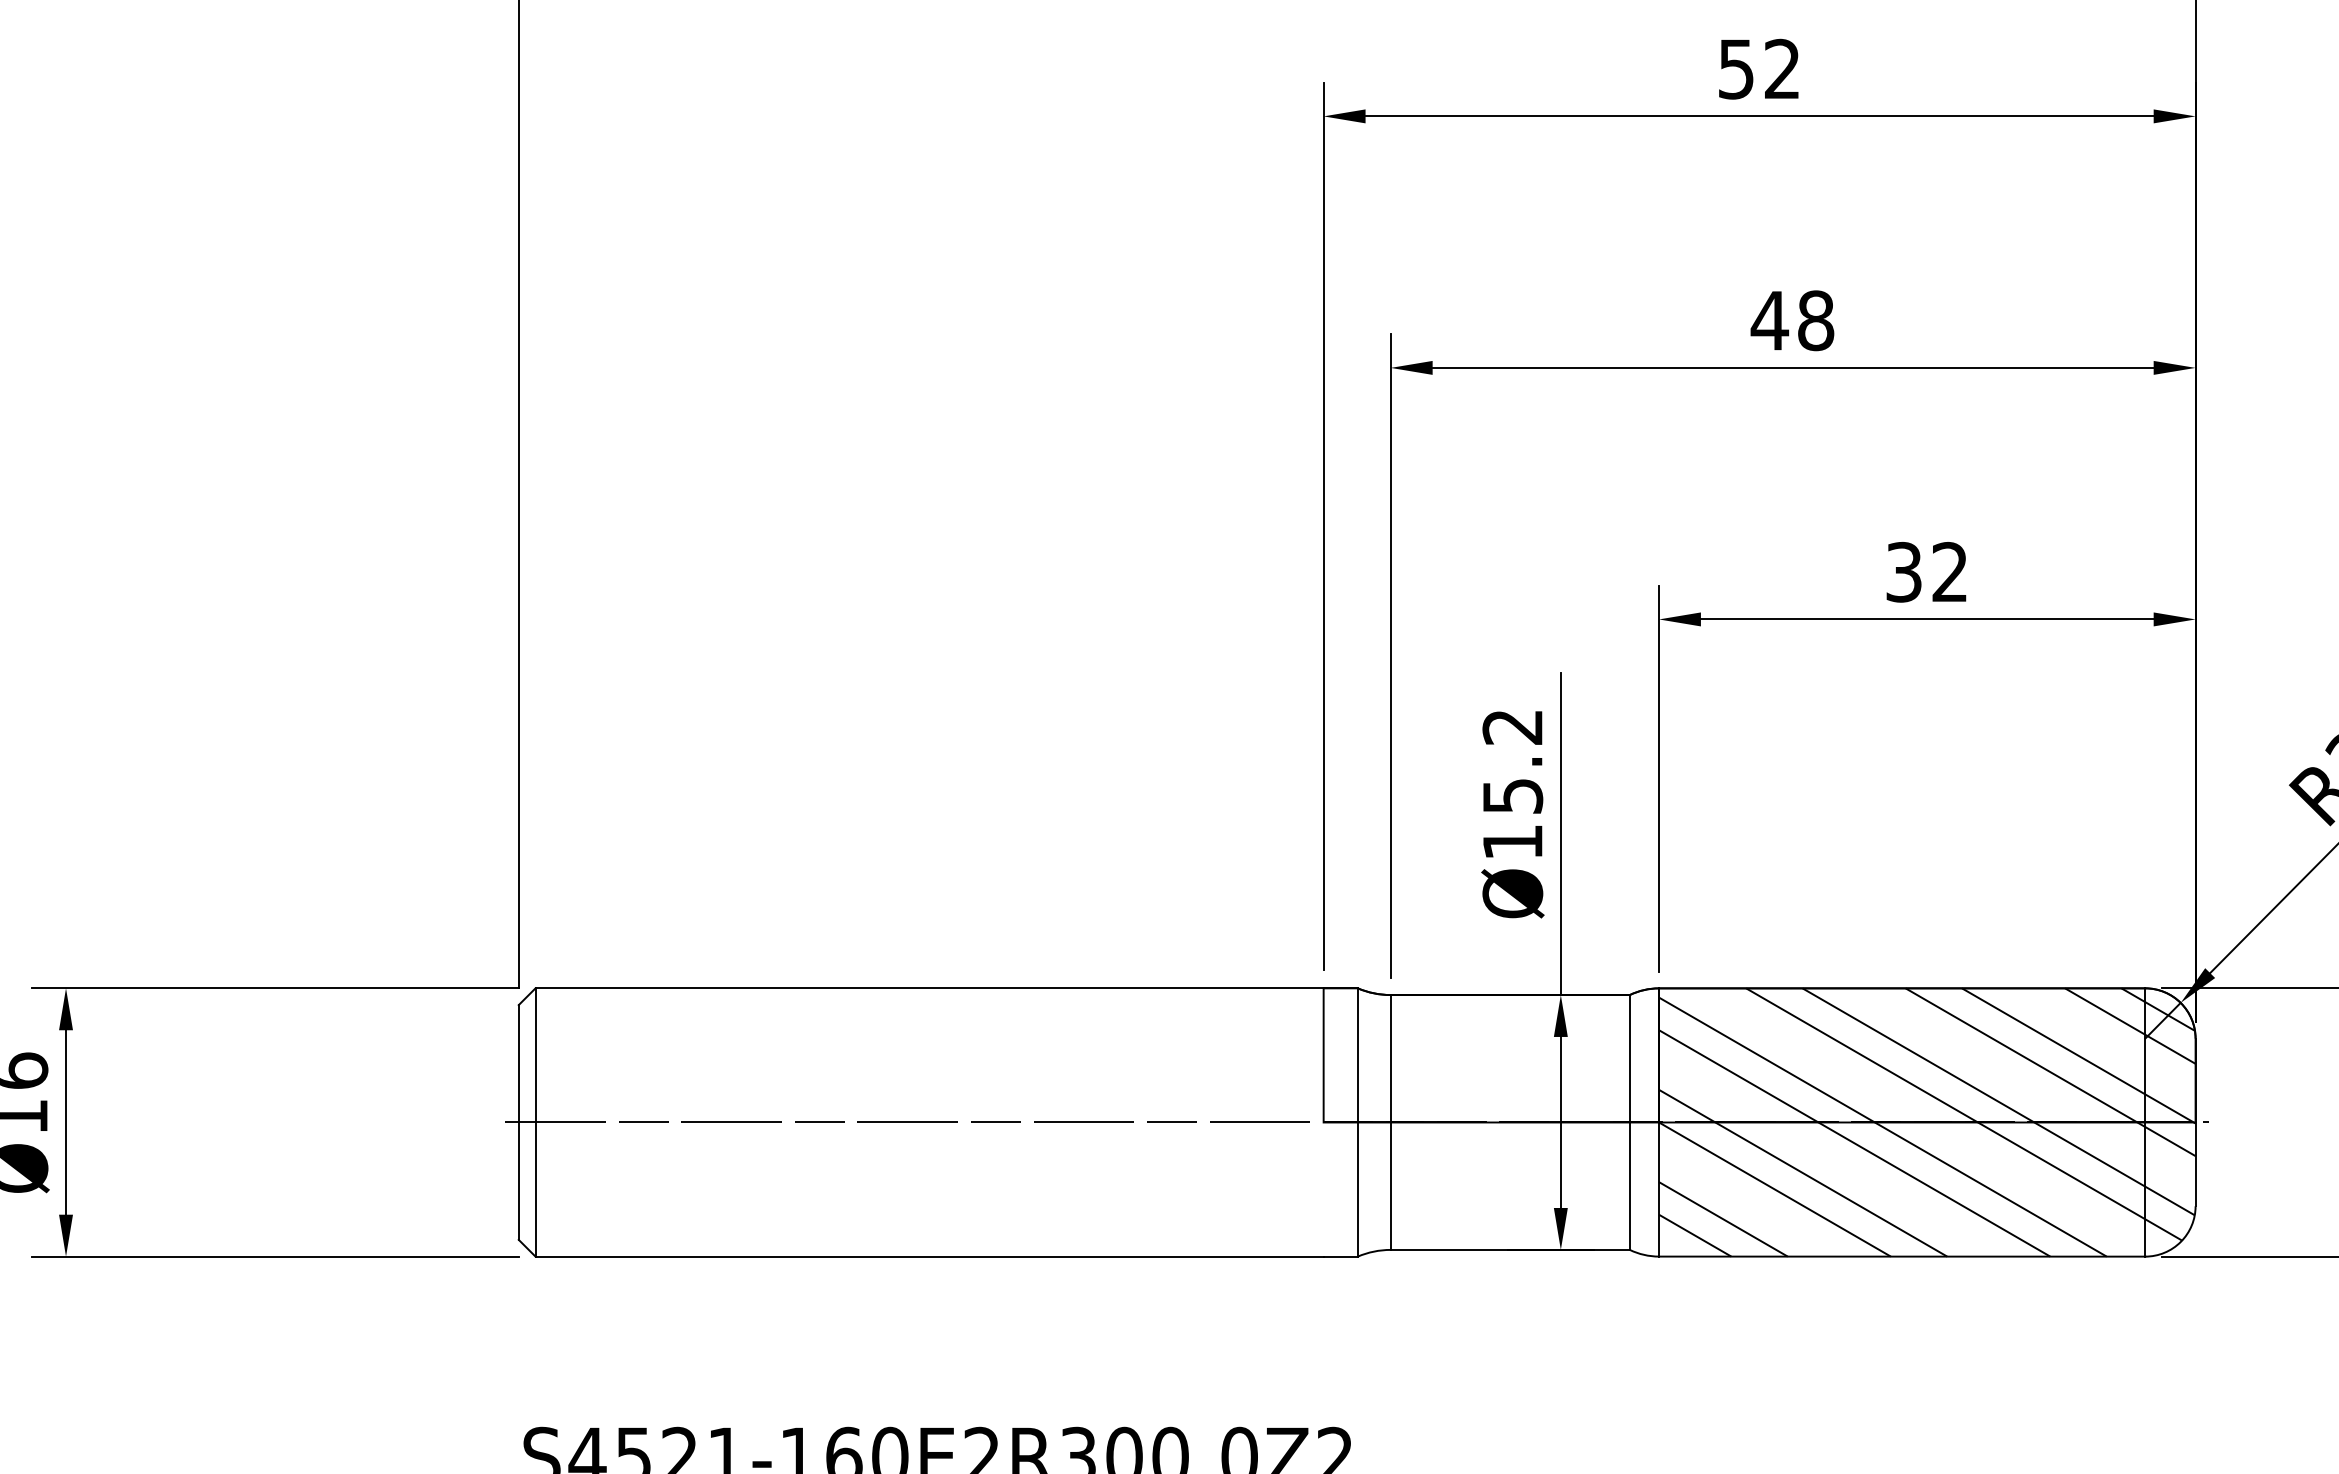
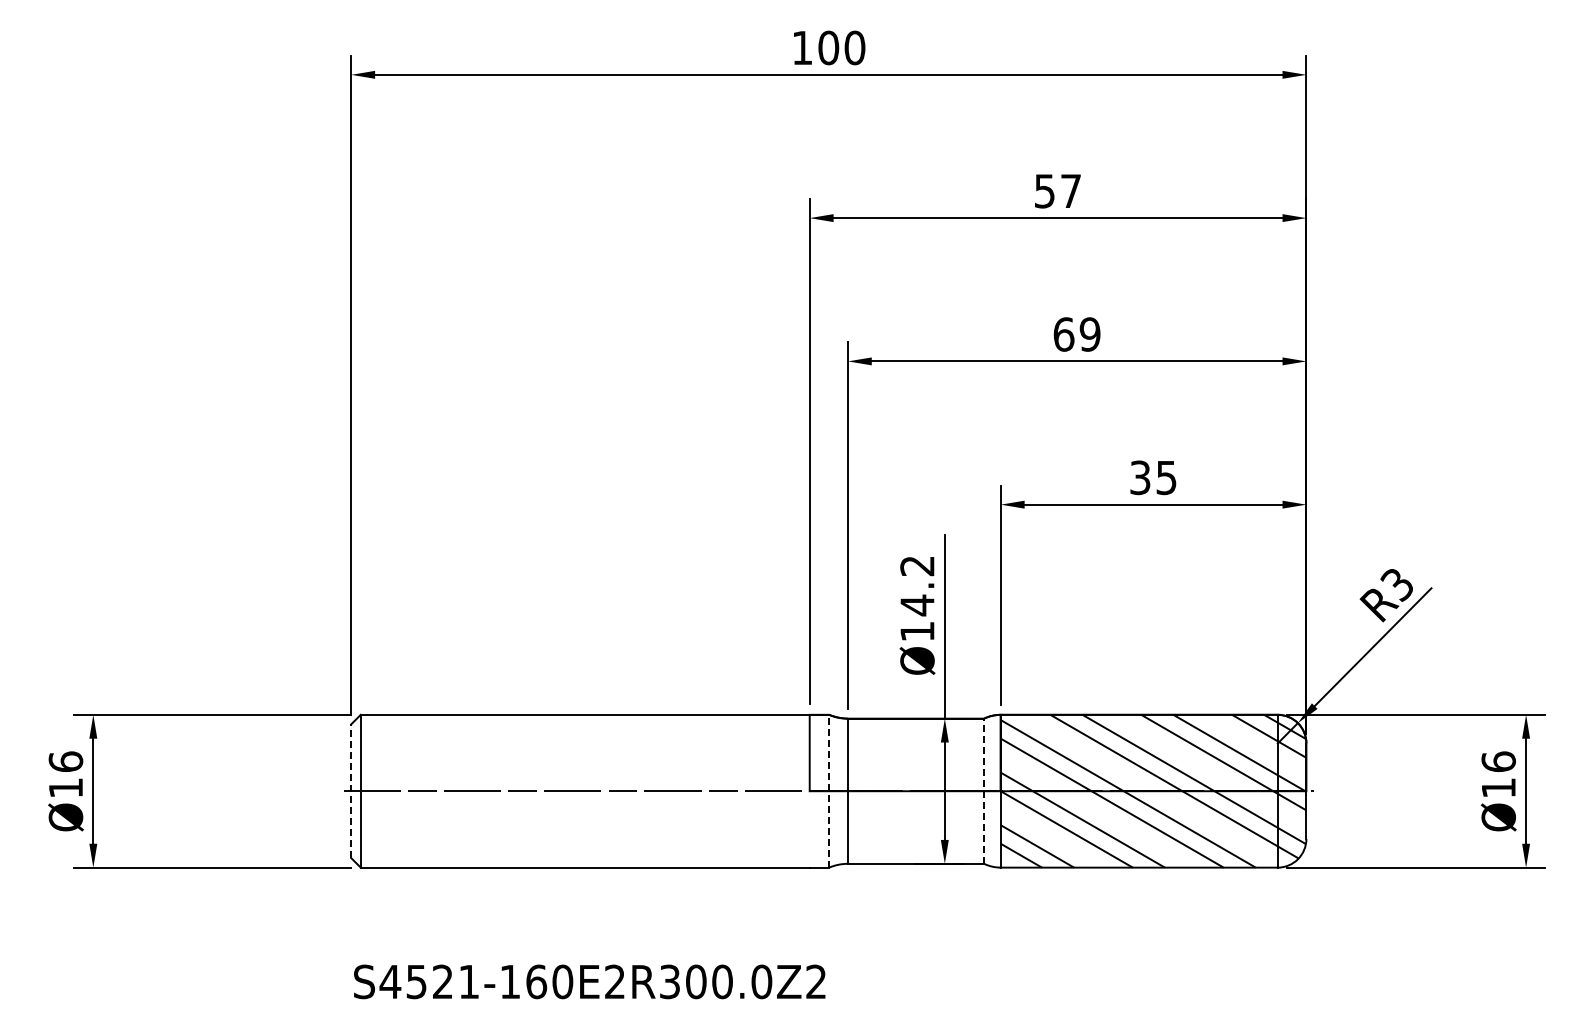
text: (1781, 67) -> (1070, 190), 52 -> 57
text: (1791, 320) -> (1076, 334), 48 -> 69
text: (1949, 571) -> (1166, 477), 32 -> 35
text: (1512, 796) -> (917, 605), Ø15.2 -> Ø14.2
line: (1358, 1121) -> (829, 790), solid -> dashed
line: (519, 1122) -> (351, 791), solid -> dashed
line: (1630, 1122) -> (984, 791), solid -> dashed

